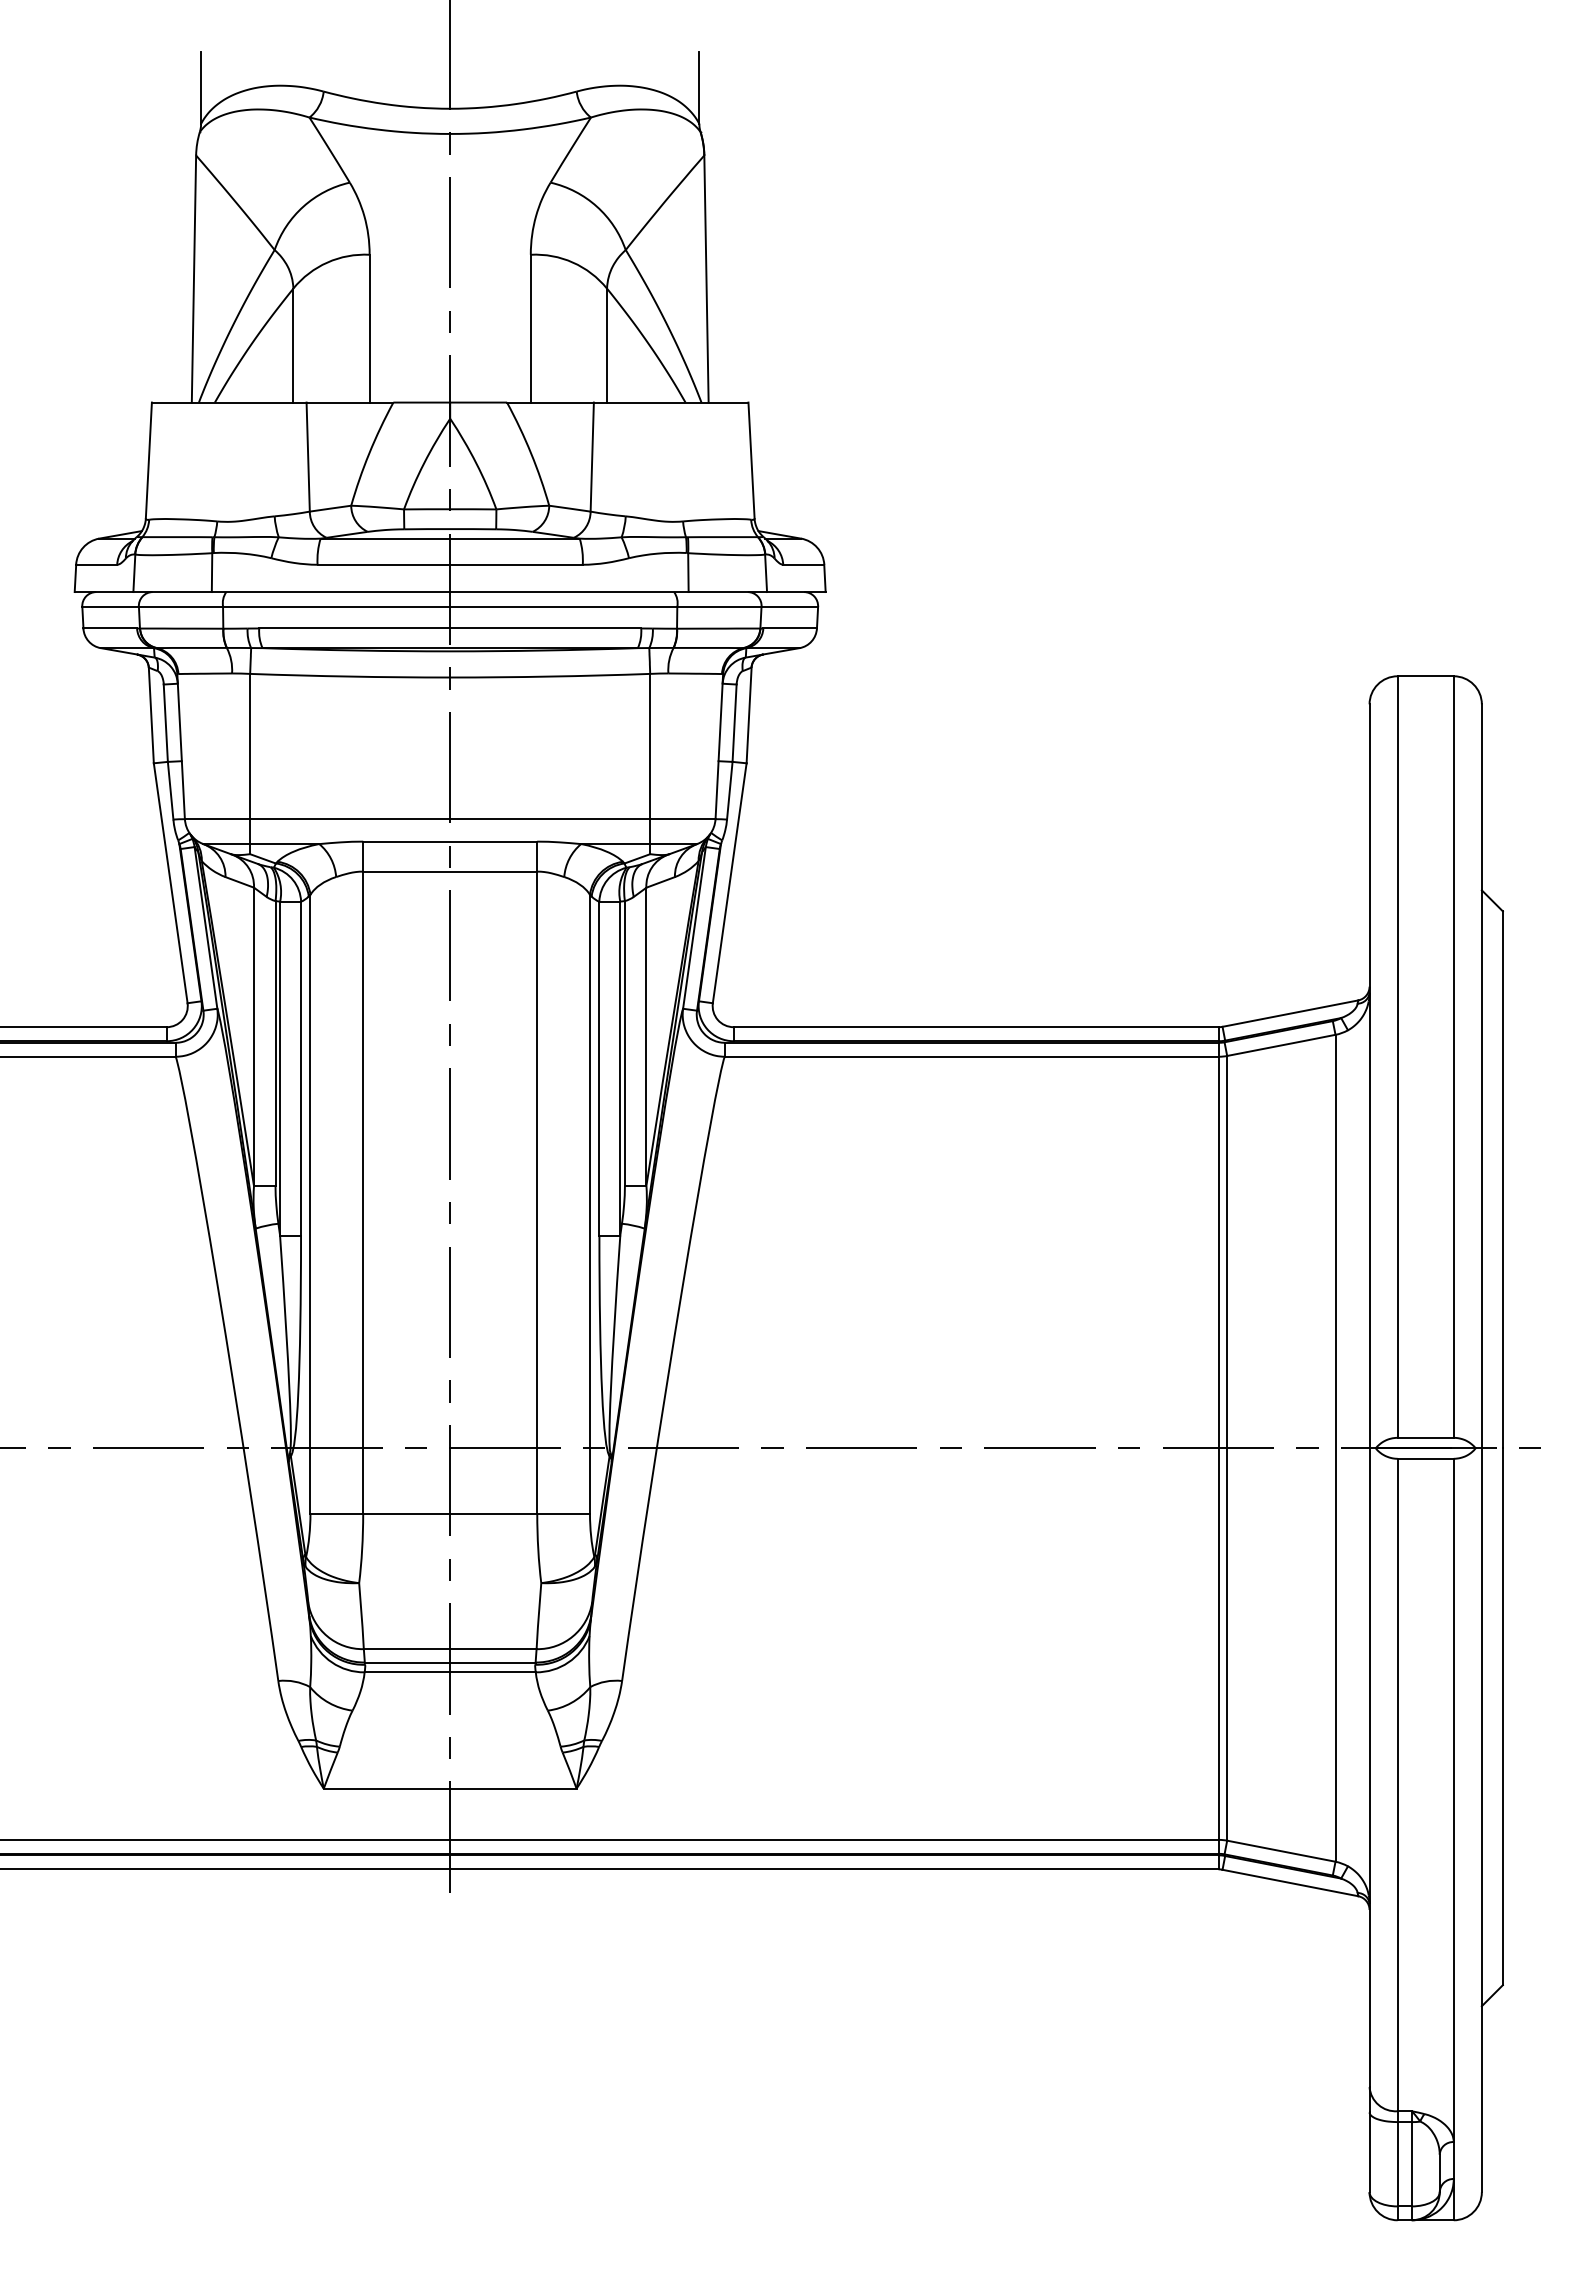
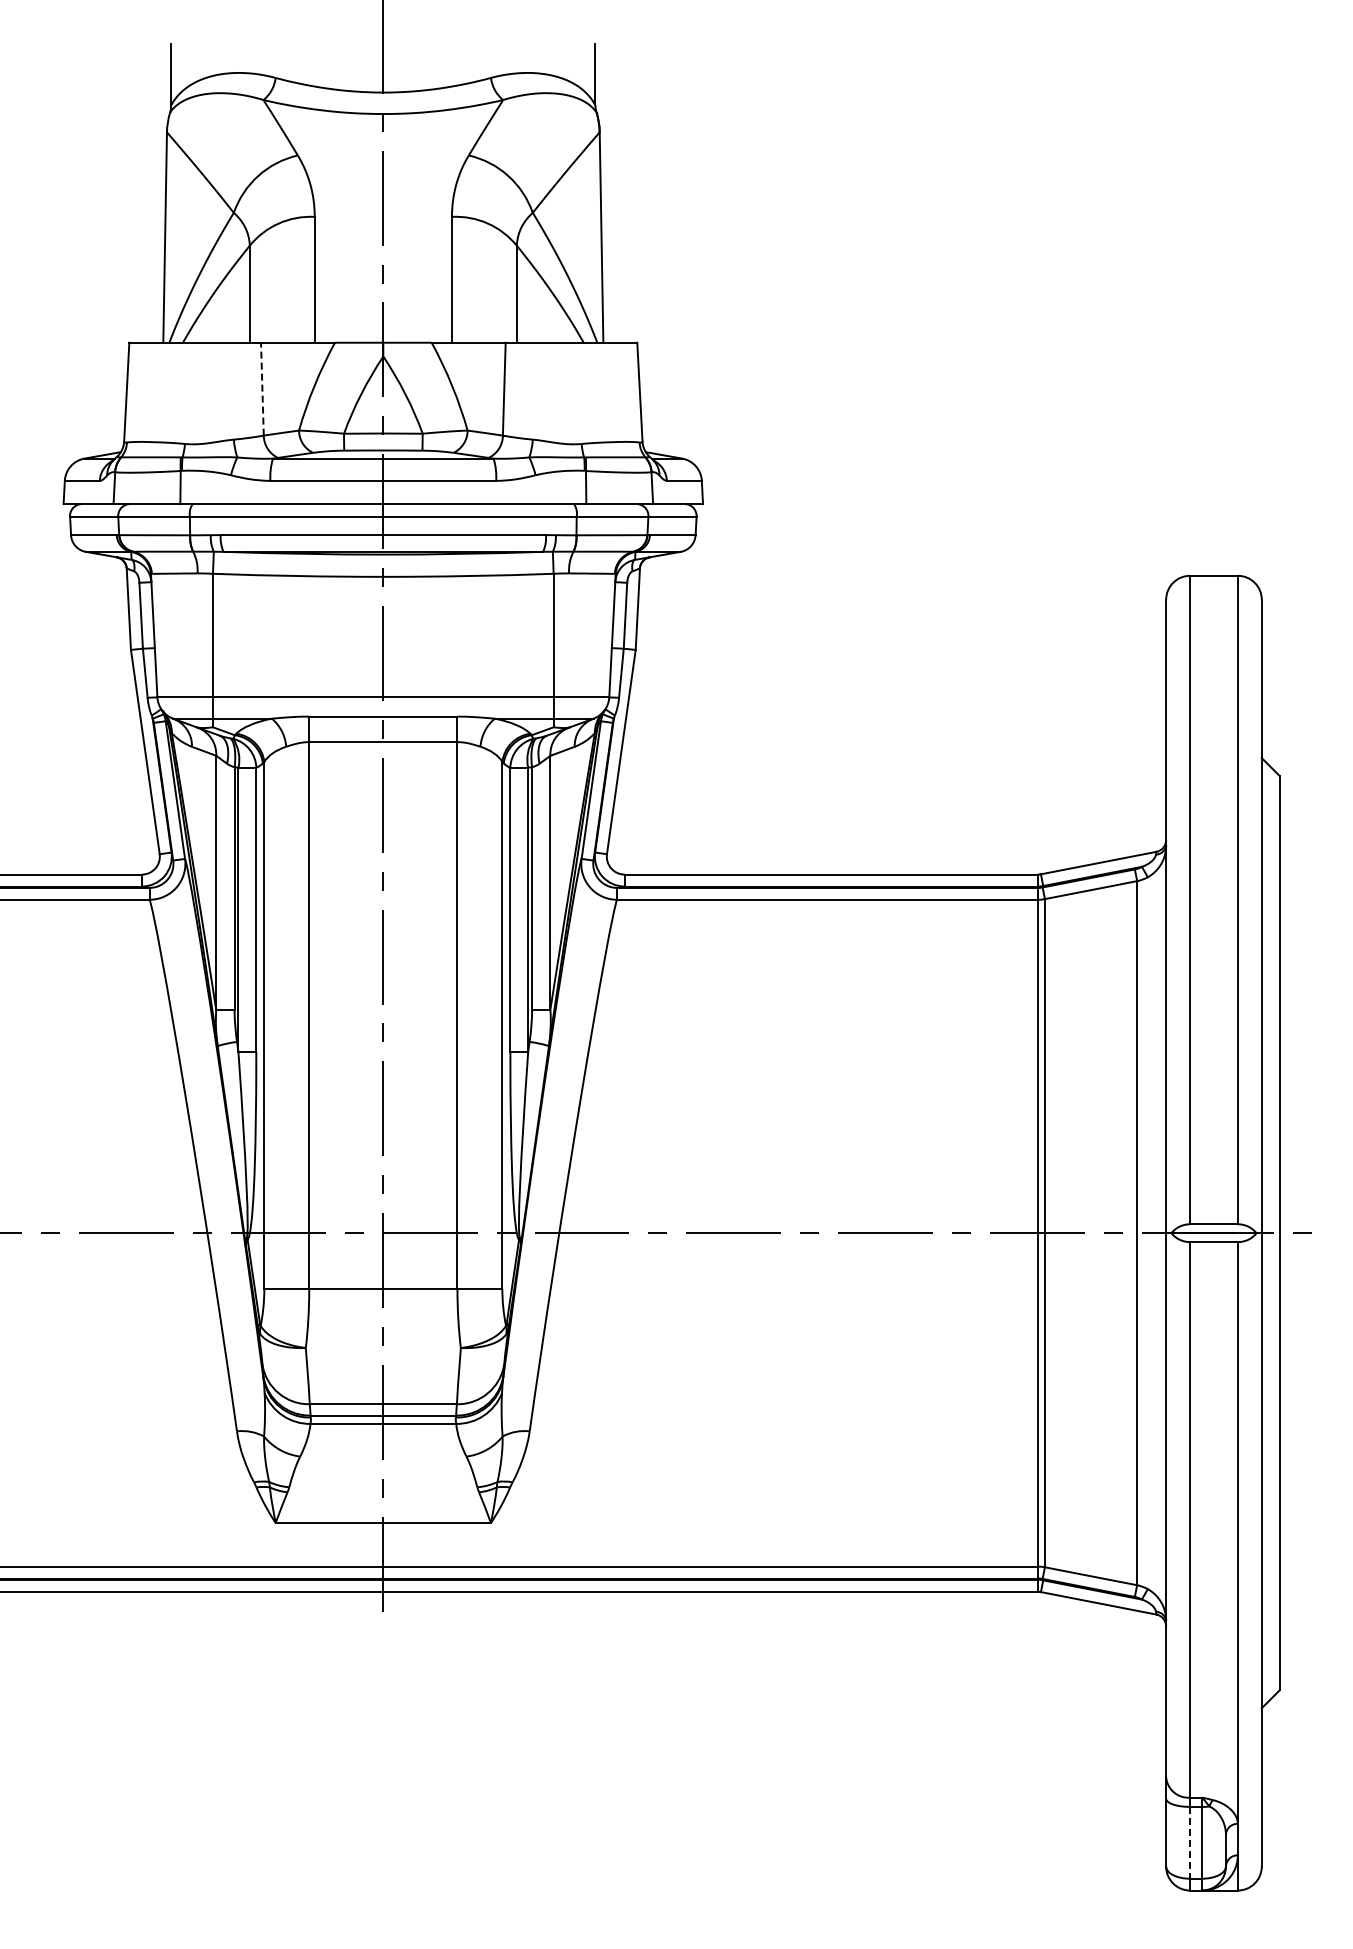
line: (308, 456) -> (262, 388), solid -> dashed
line: (1398, 2163) -> (1190, 1842), solid -> dashed

